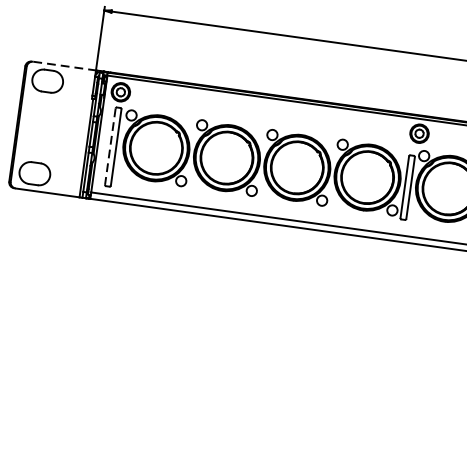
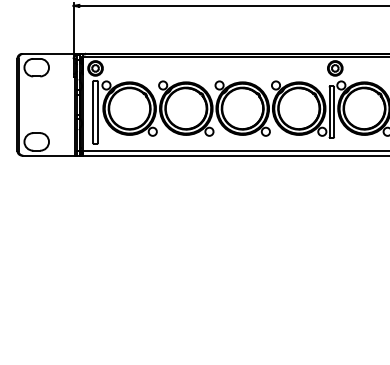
line: (64, 65) -> (48, 53), dashed -> solid
line: (110, 146) -> (93, 112), dashed -> solid

